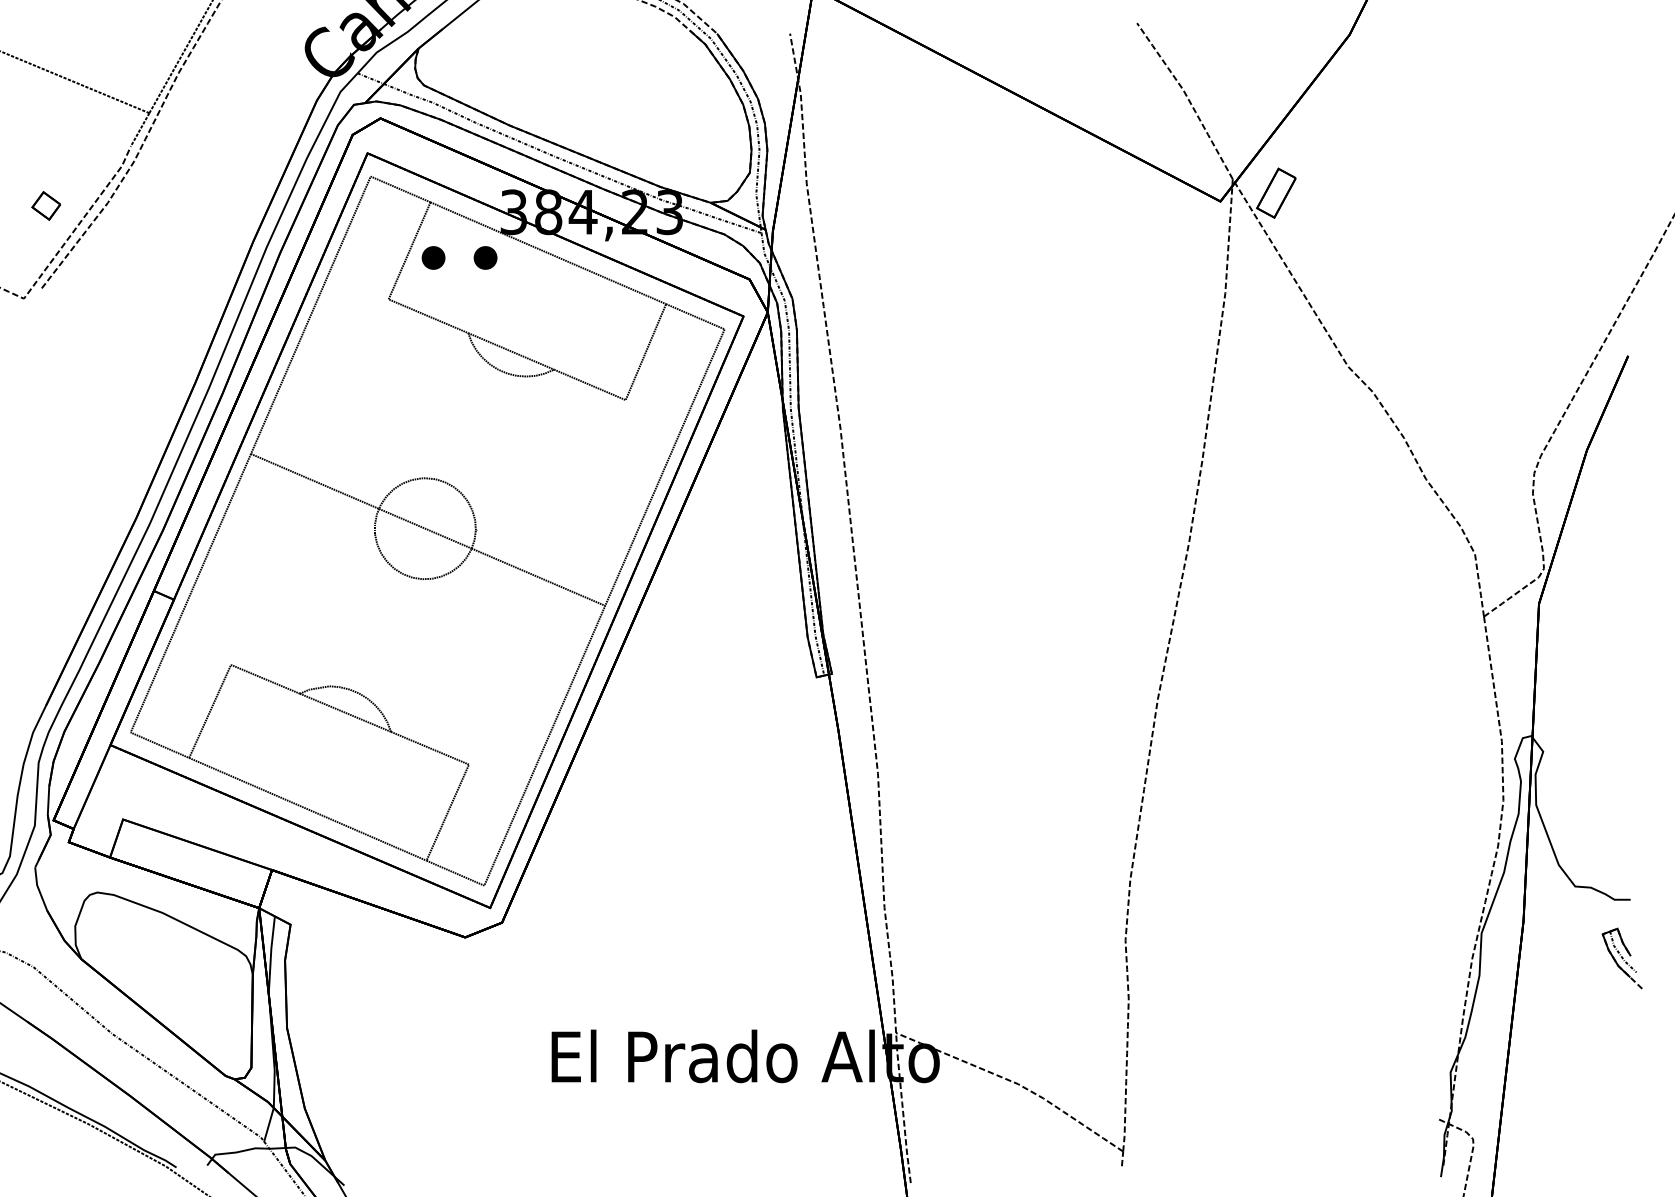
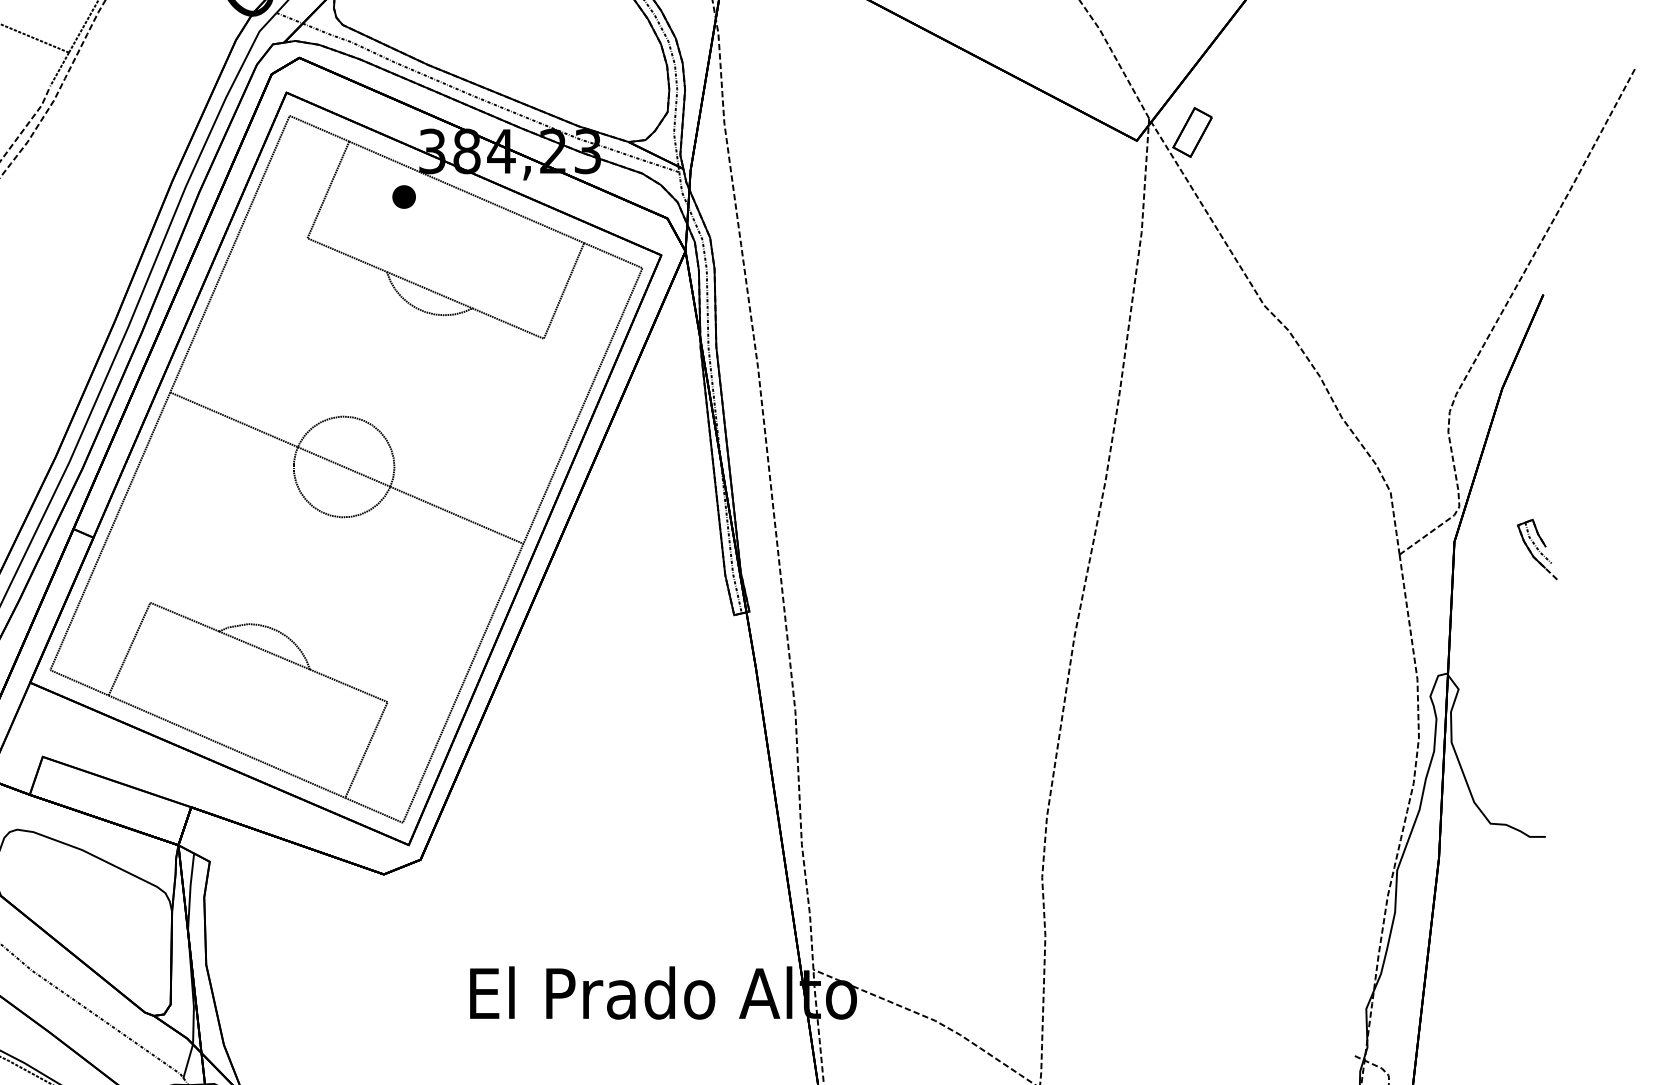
part: (433, 257) -> (352, 196), removed
part: (1621, 958) -> (1536, 549), moved

